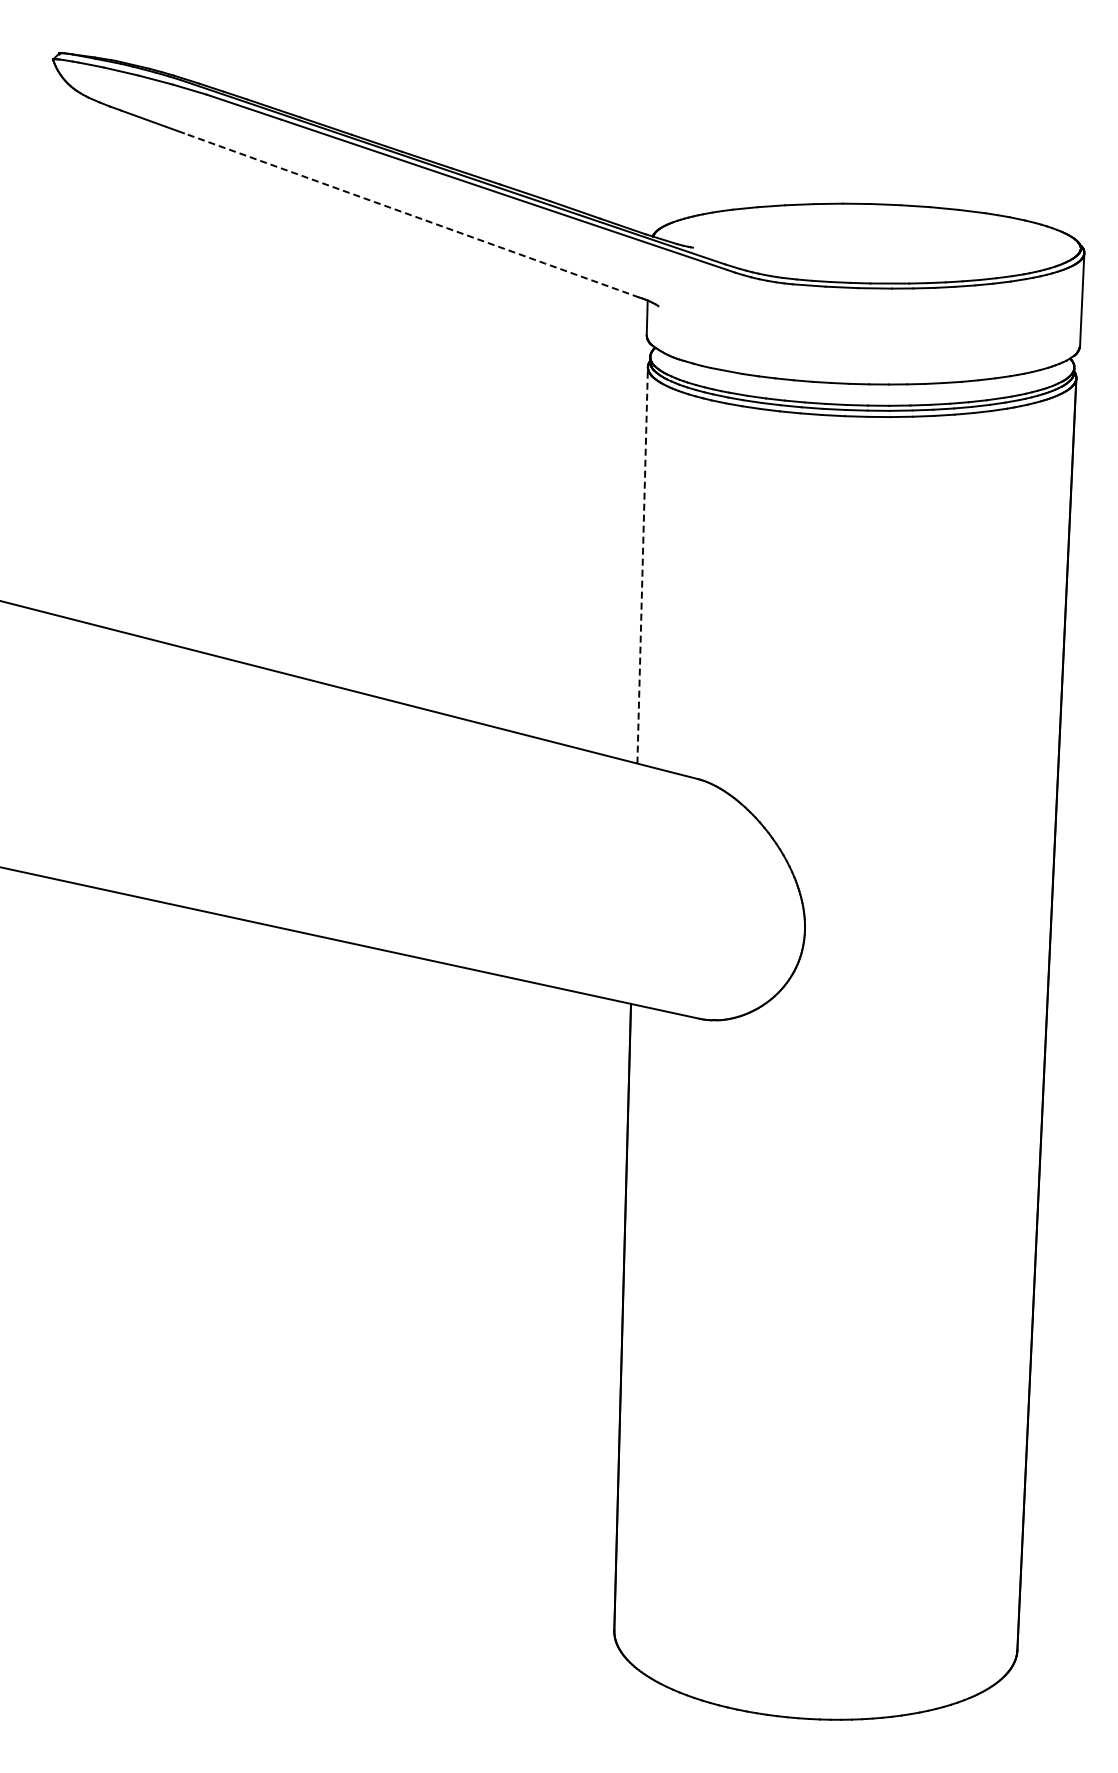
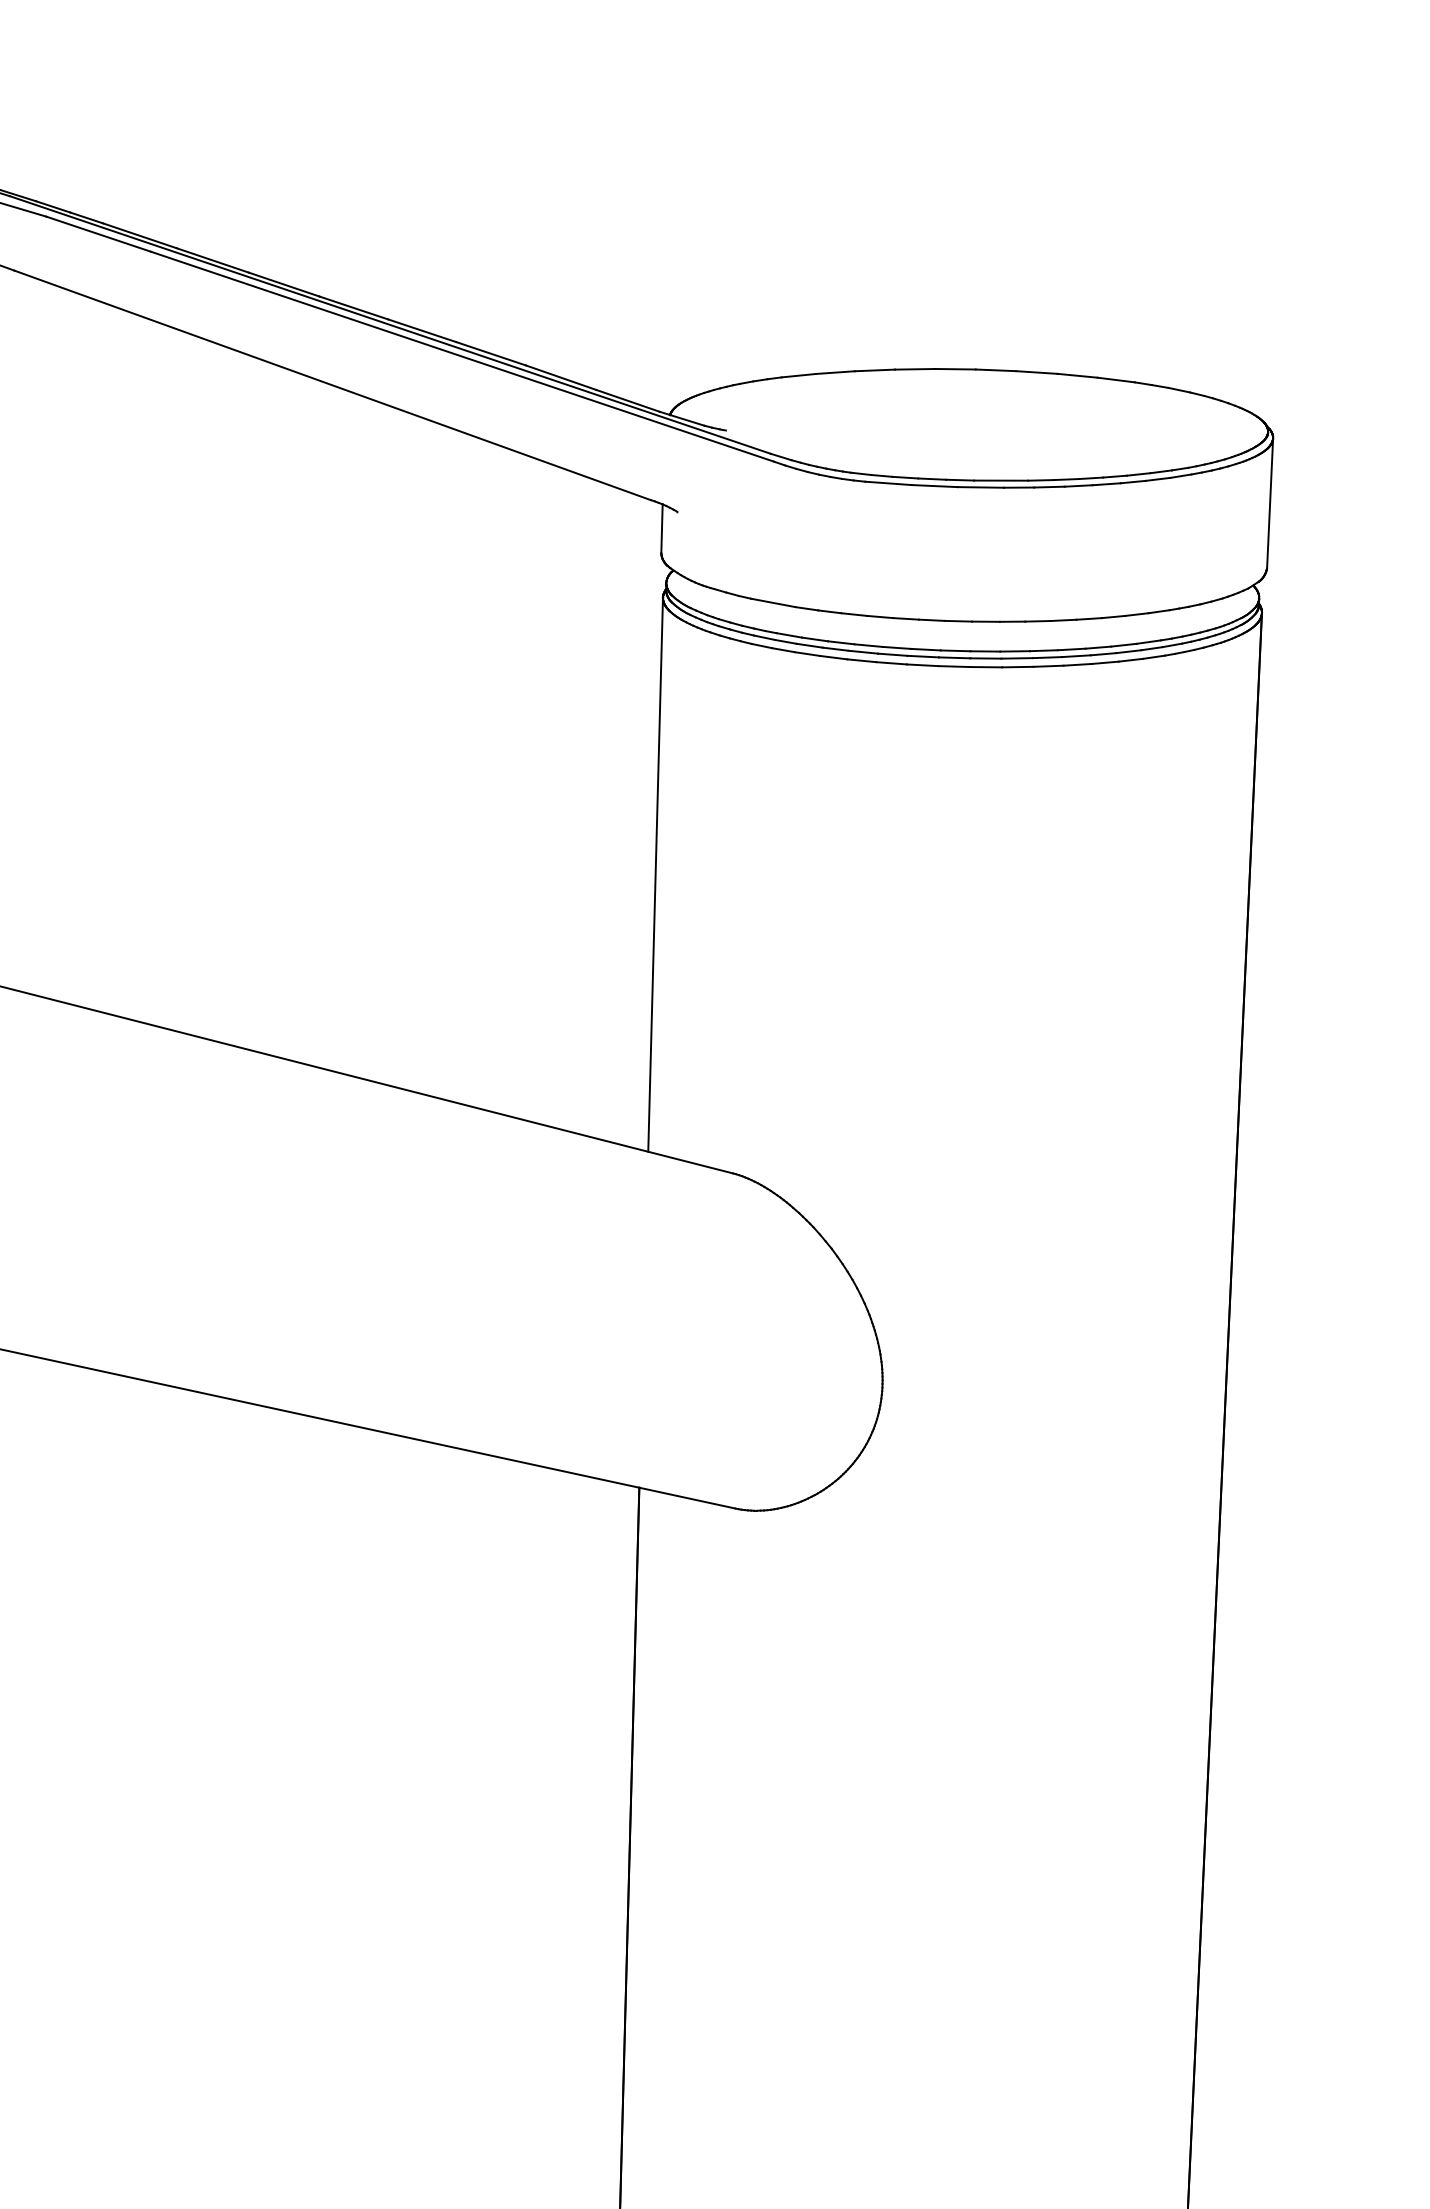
line: (411, 215) -> (332, 385), dashed -> solid
line: (642, 565) -> (655, 874), dashed -> solid

